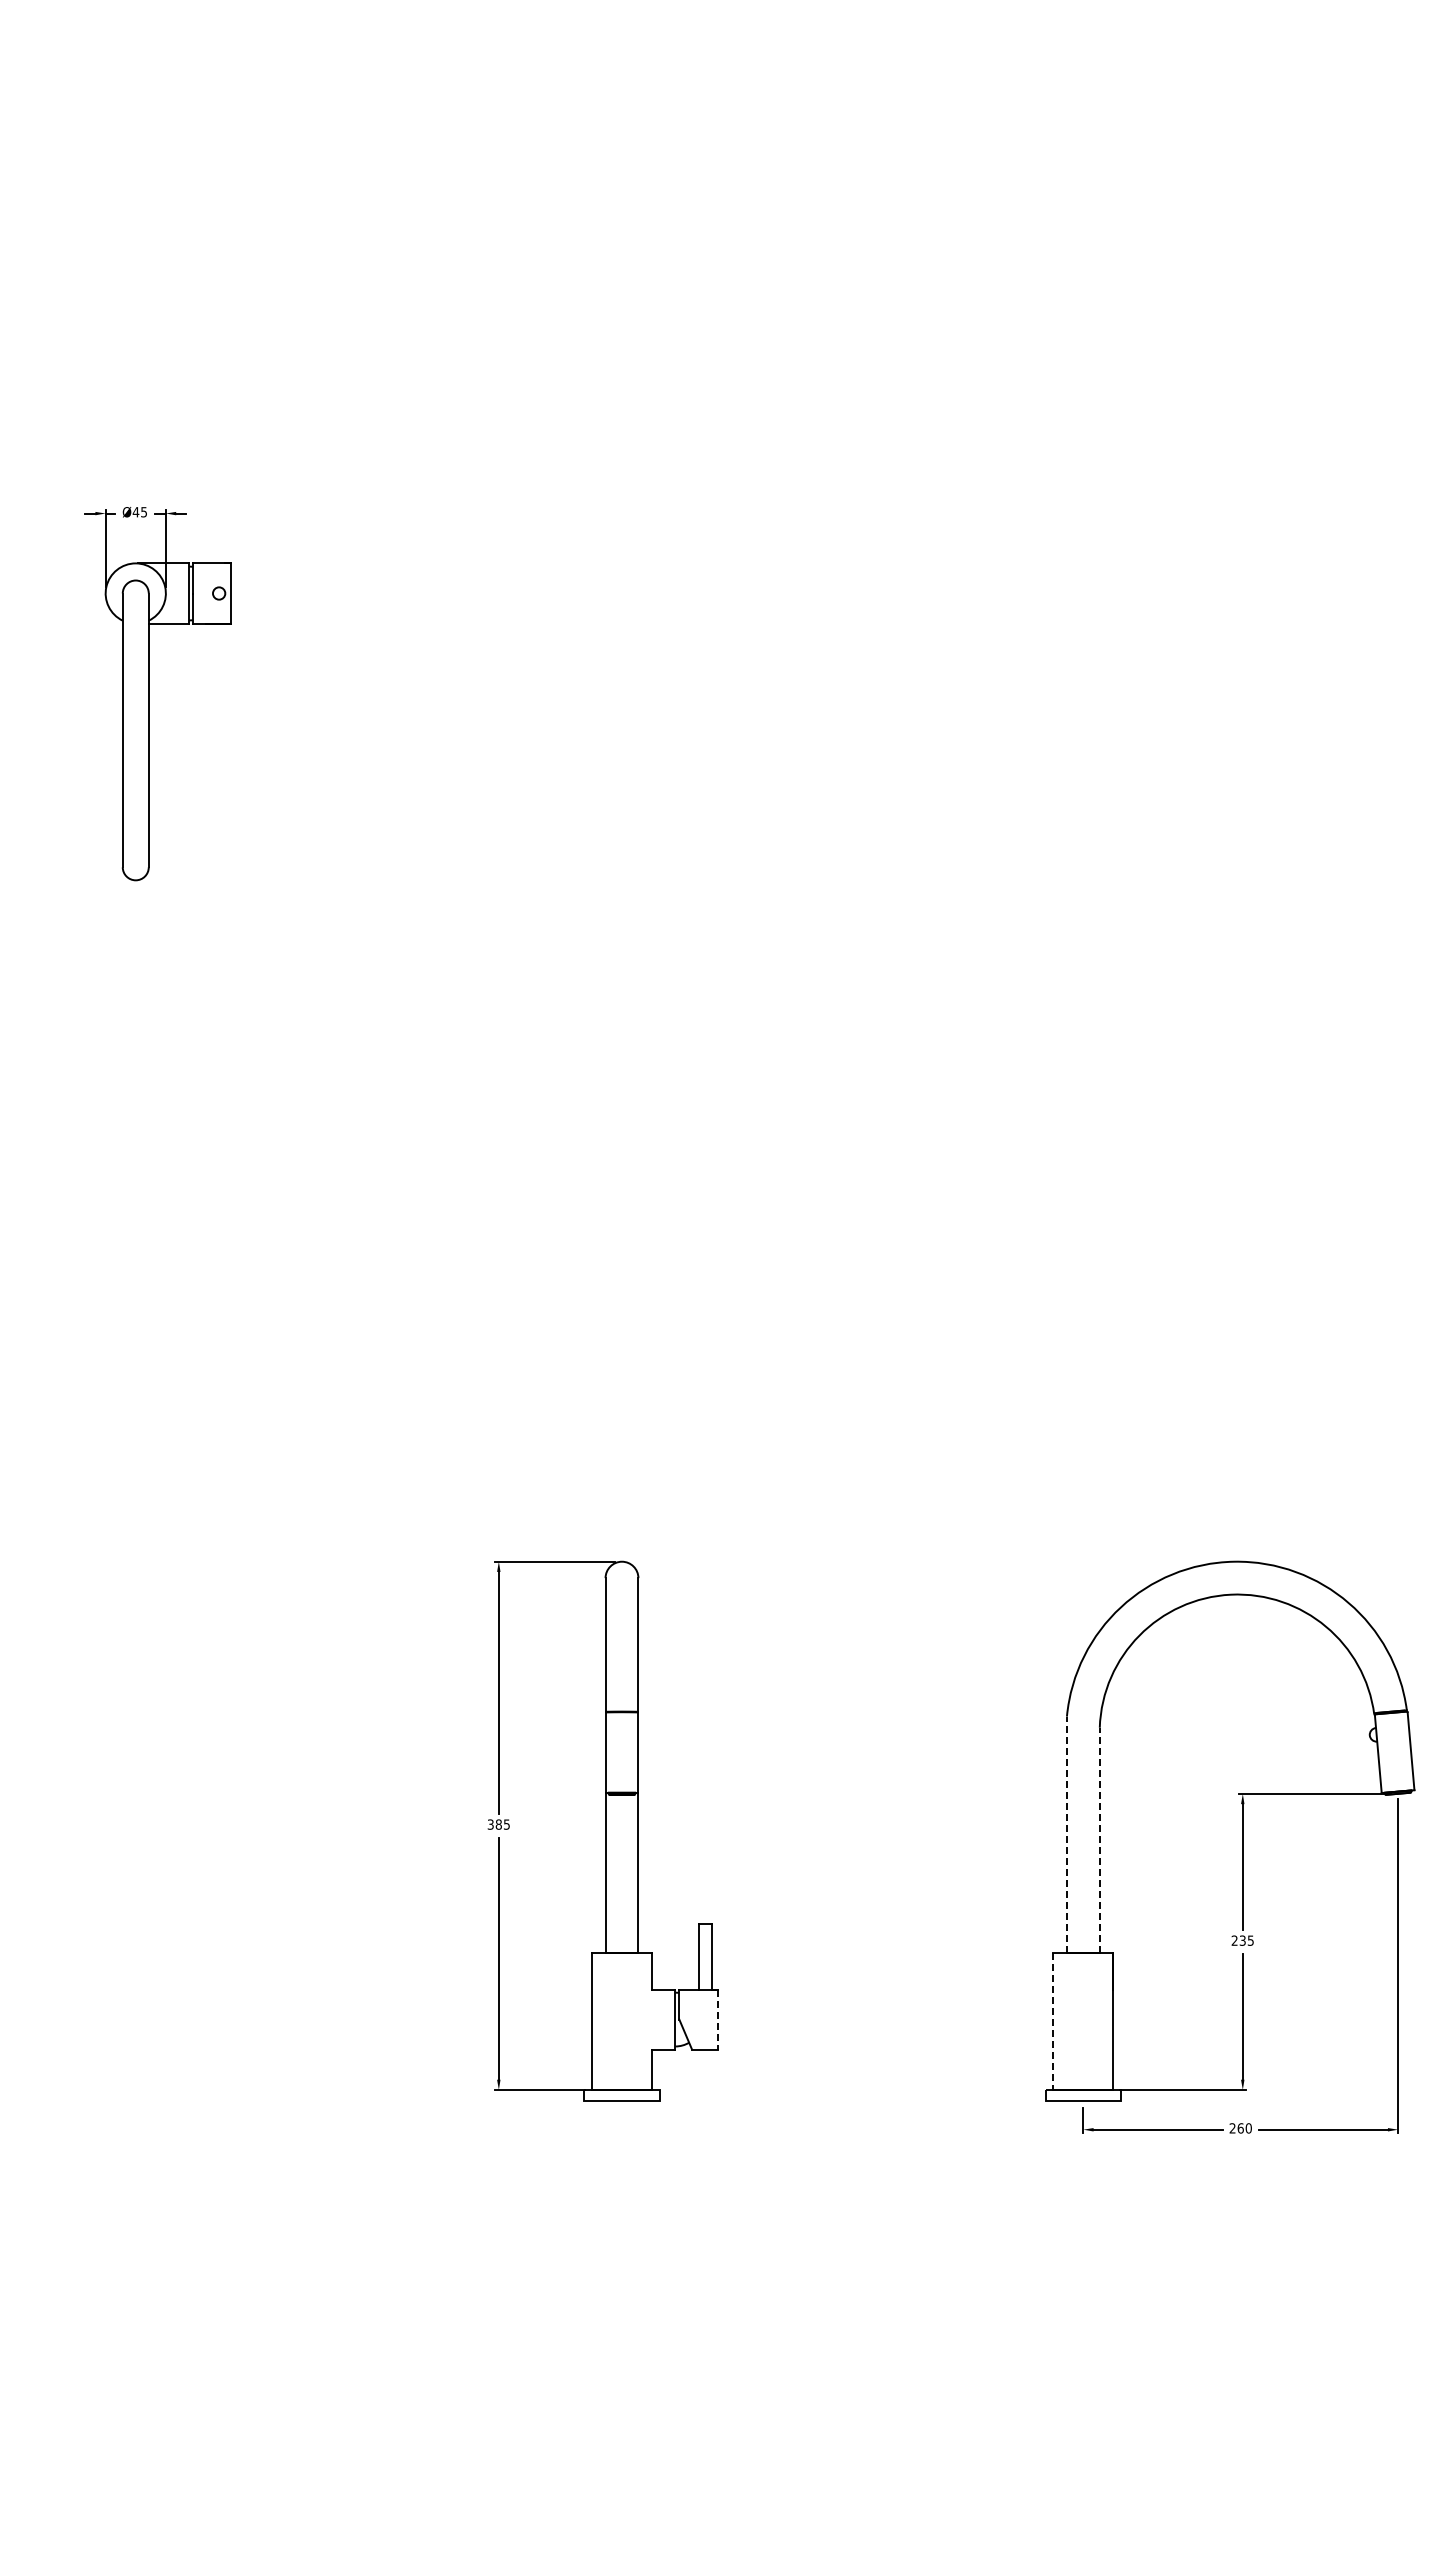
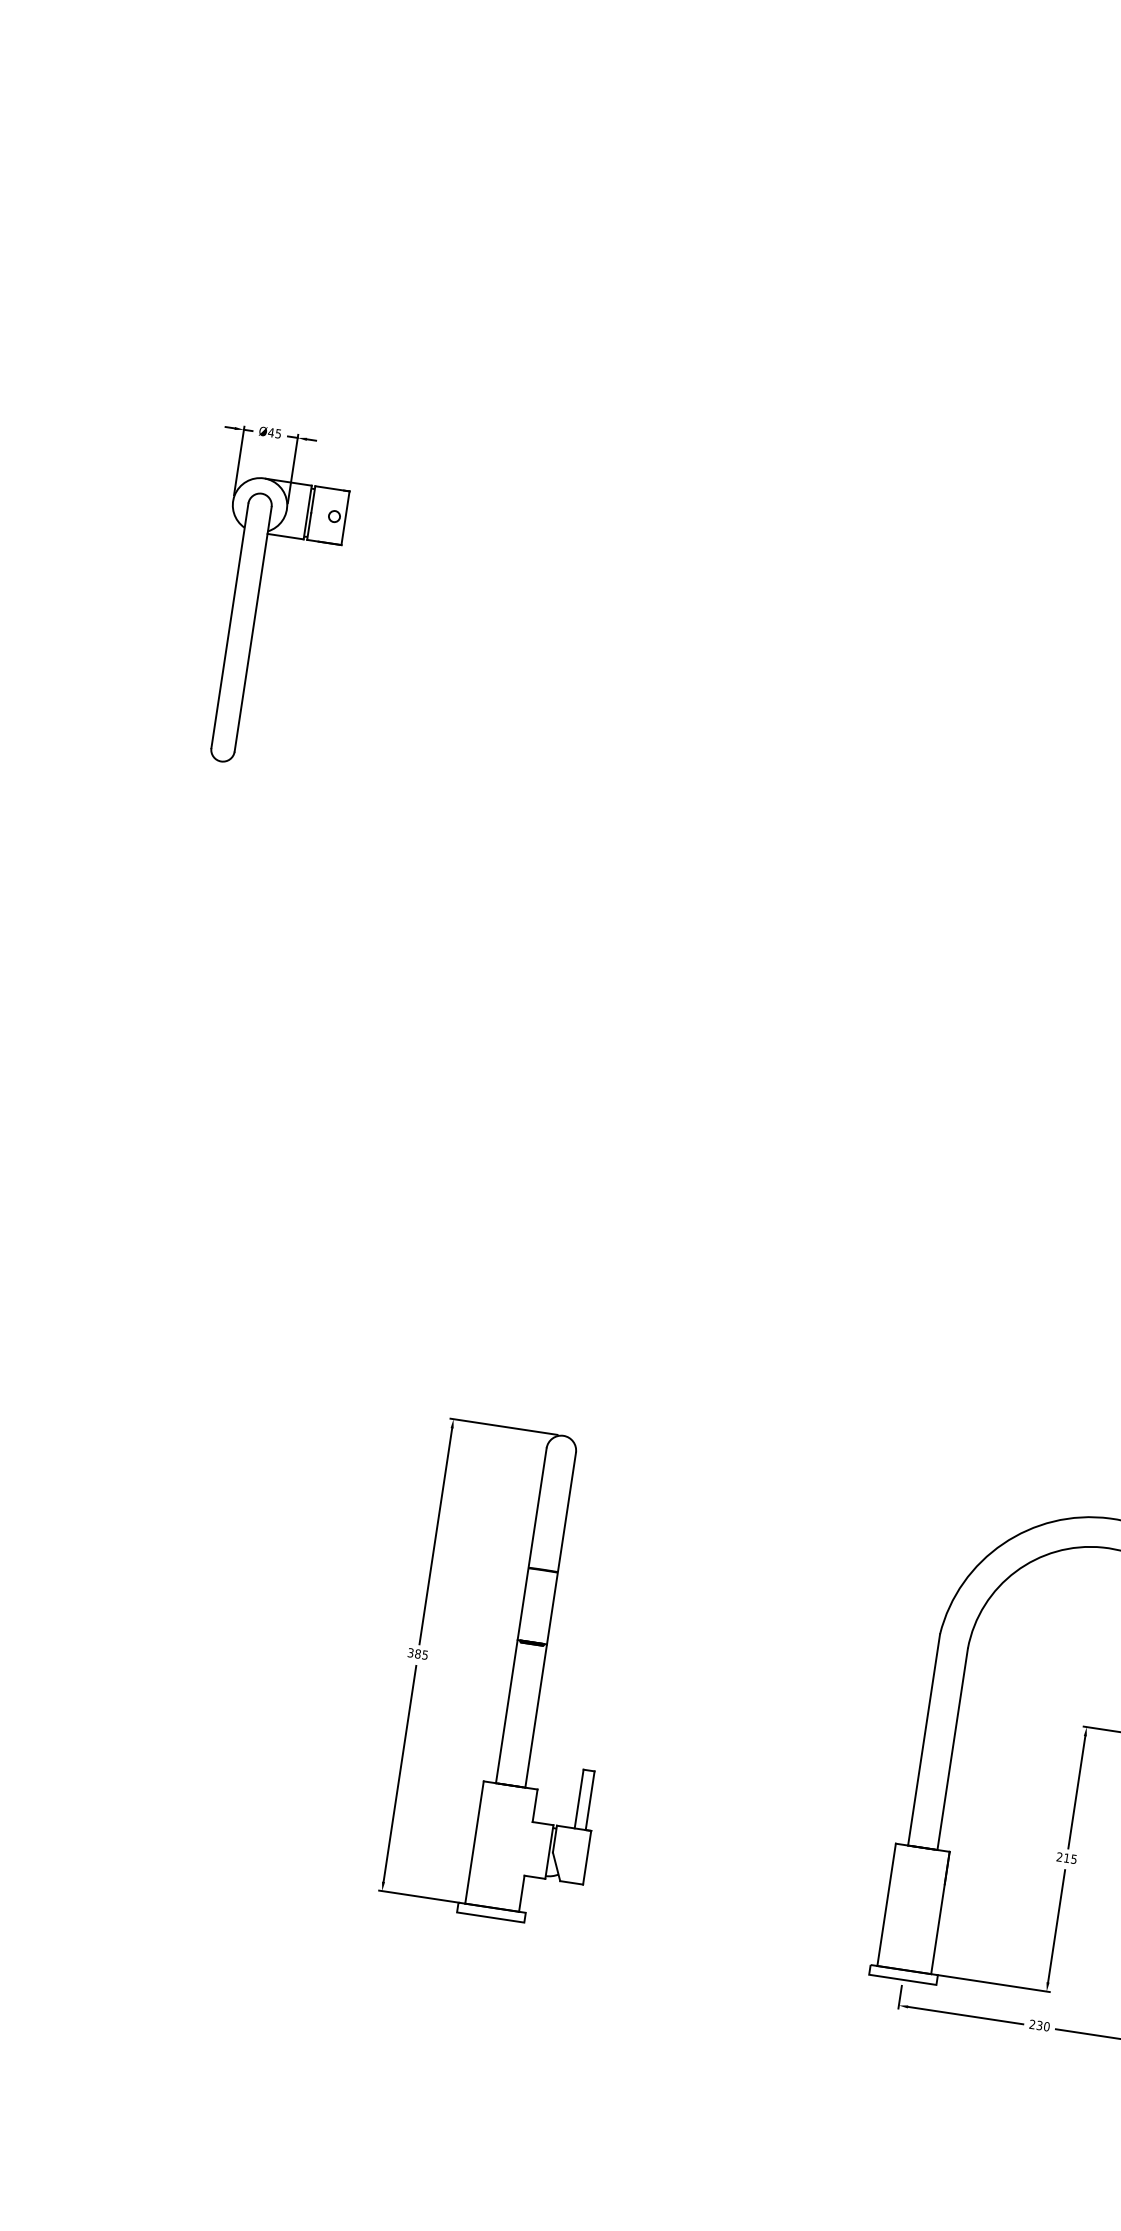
line: (1066, 1834) -> (923, 1739), dashed -> solid
line: (1099, 1840) -> (952, 1749), dashed -> solid
text: (1242, 1940) -> (1066, 1858), 235 -> 215
line: (717, 2020) -> (586, 1858), dashed -> solid
line: (1053, 2022) -> (886, 1905), dashed -> solid
text: (1240, 2128) -> (1039, 2025), 260 -> 230

